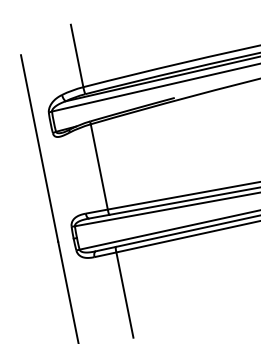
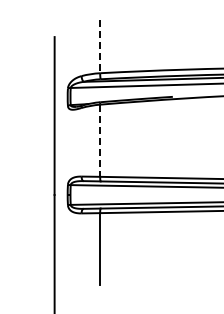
line: (77, 56) -> (100, 47), solid -> dashed
line: (99, 167) -> (100, 141), solid -> dashed

